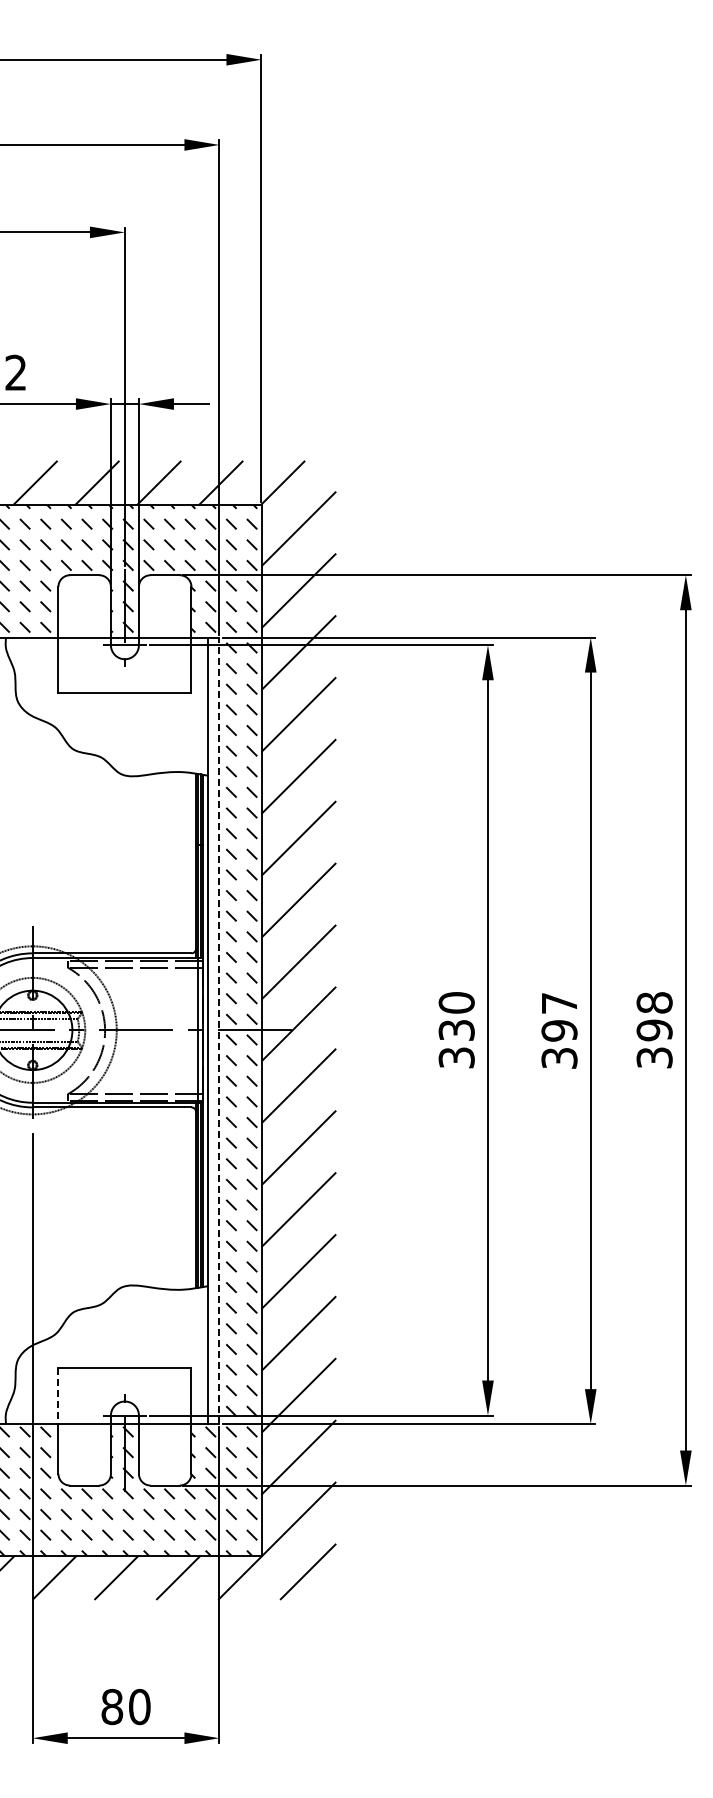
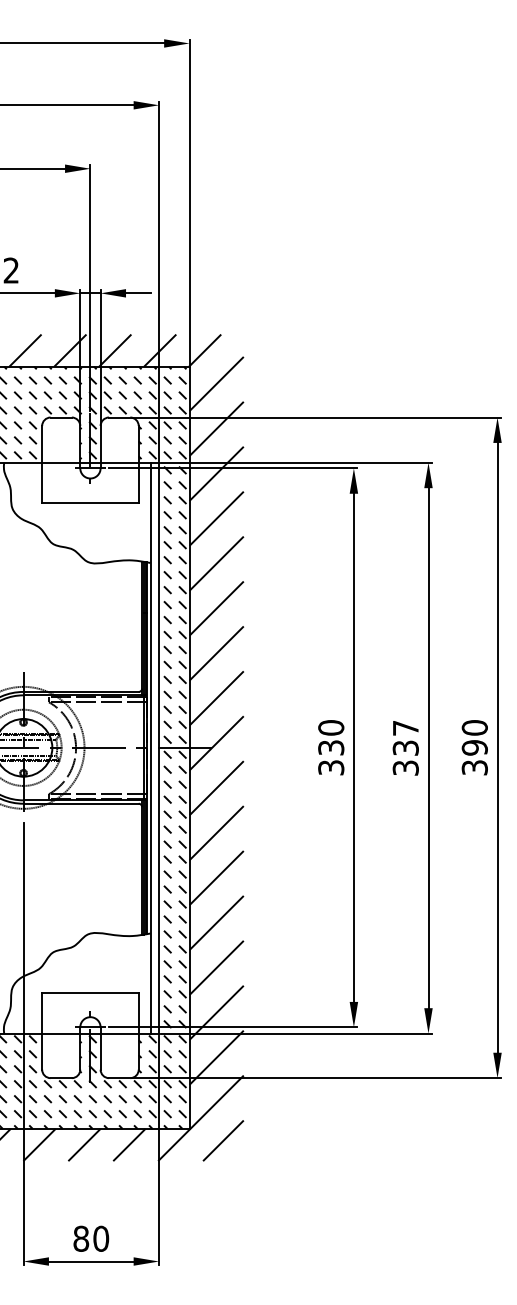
text: (654, 1002) -> (474, 727), 398 -> 390
line: (219, 1030) -> (159, 747), dashed -> solid
text: (559, 1030) -> (405, 747), 397 -> 337
line: (58, 1396) -> (42, 1013), dashed -> solid

